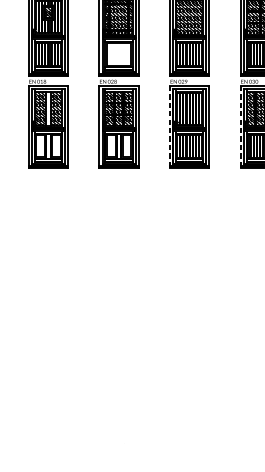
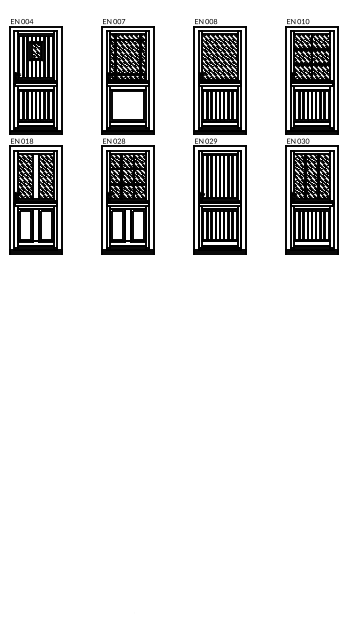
line: (170, 127) -> (194, 200), dashed -> solid
line: (240, 127) -> (286, 200), dashed -> solid

